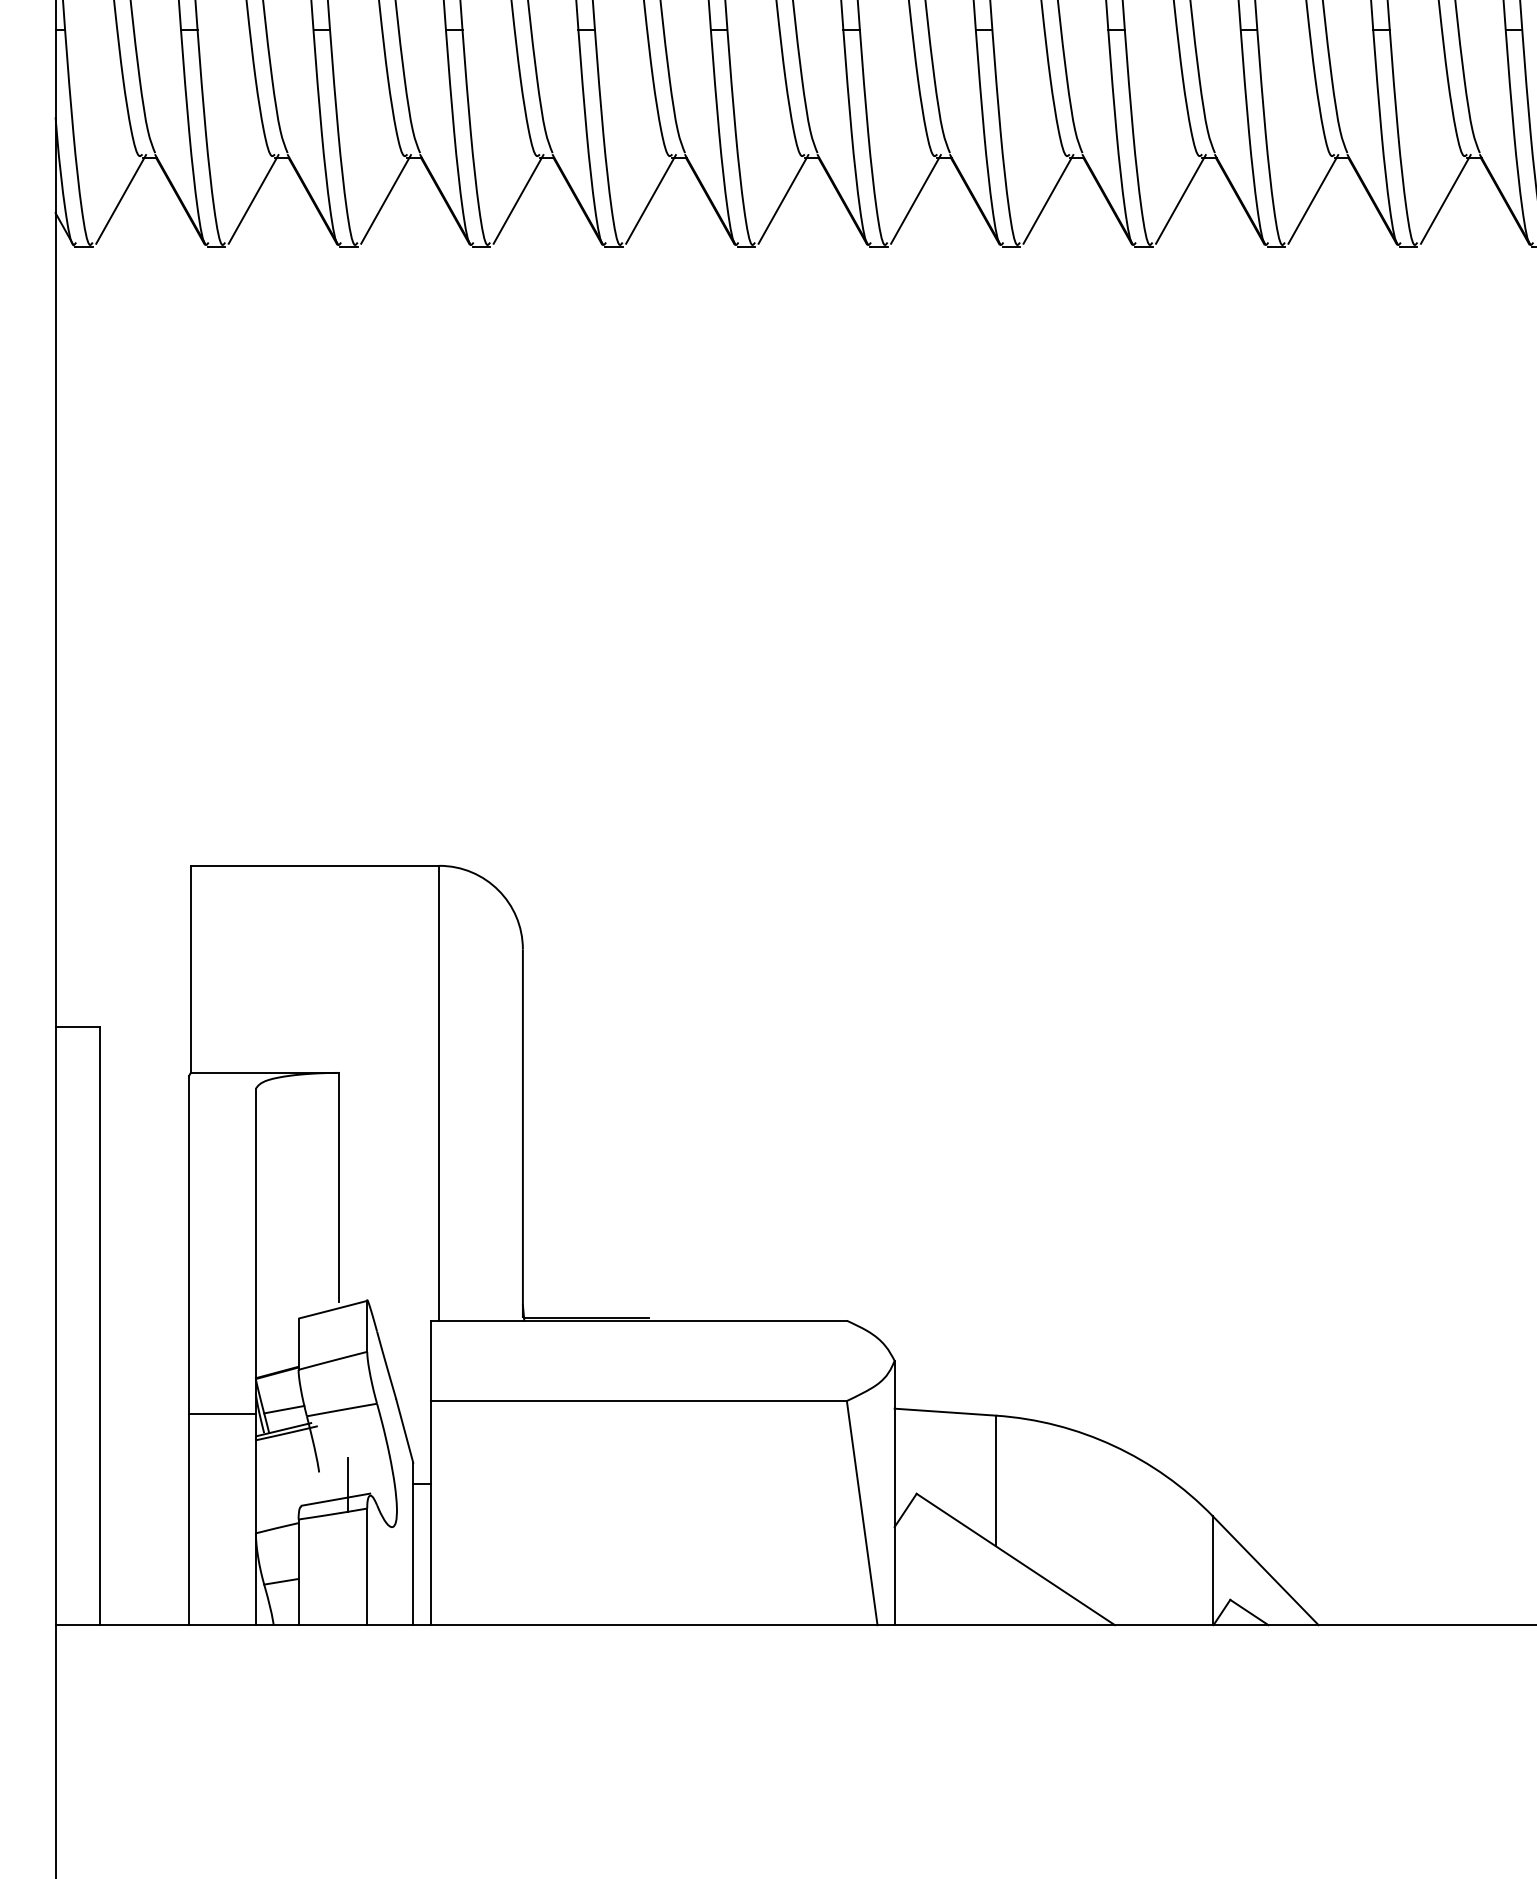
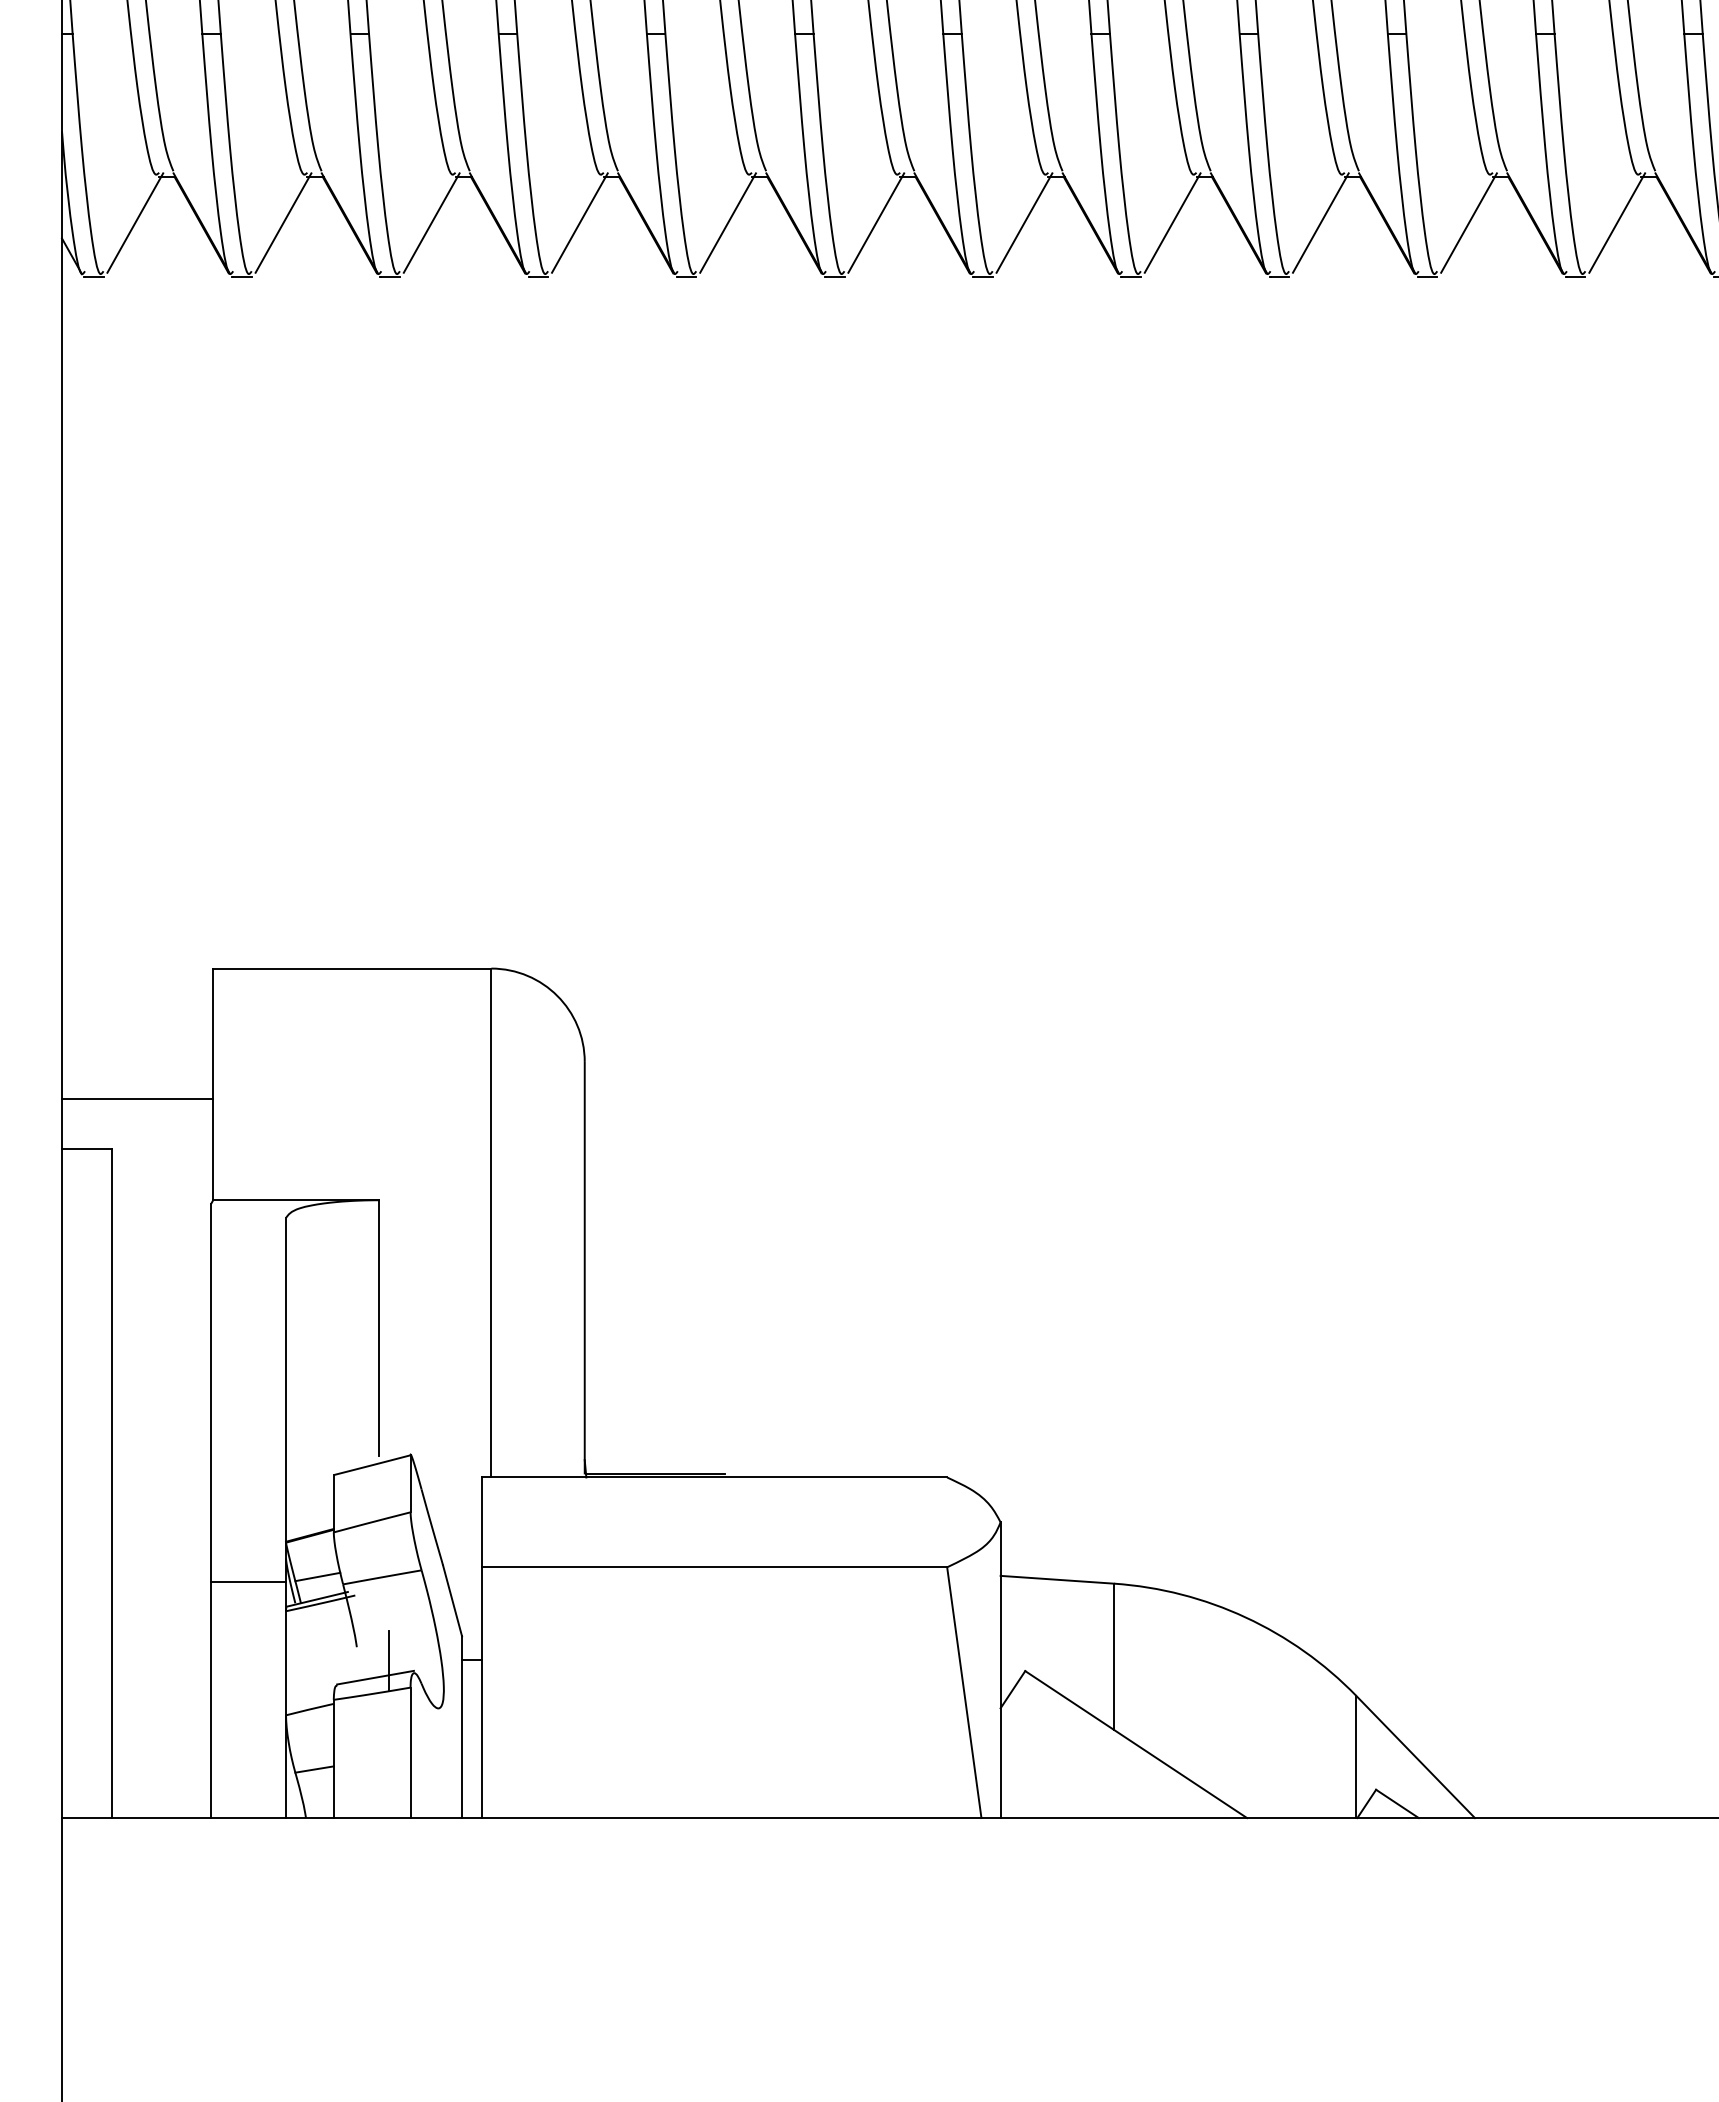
line: (123, 982) -> (137, 1099), added

